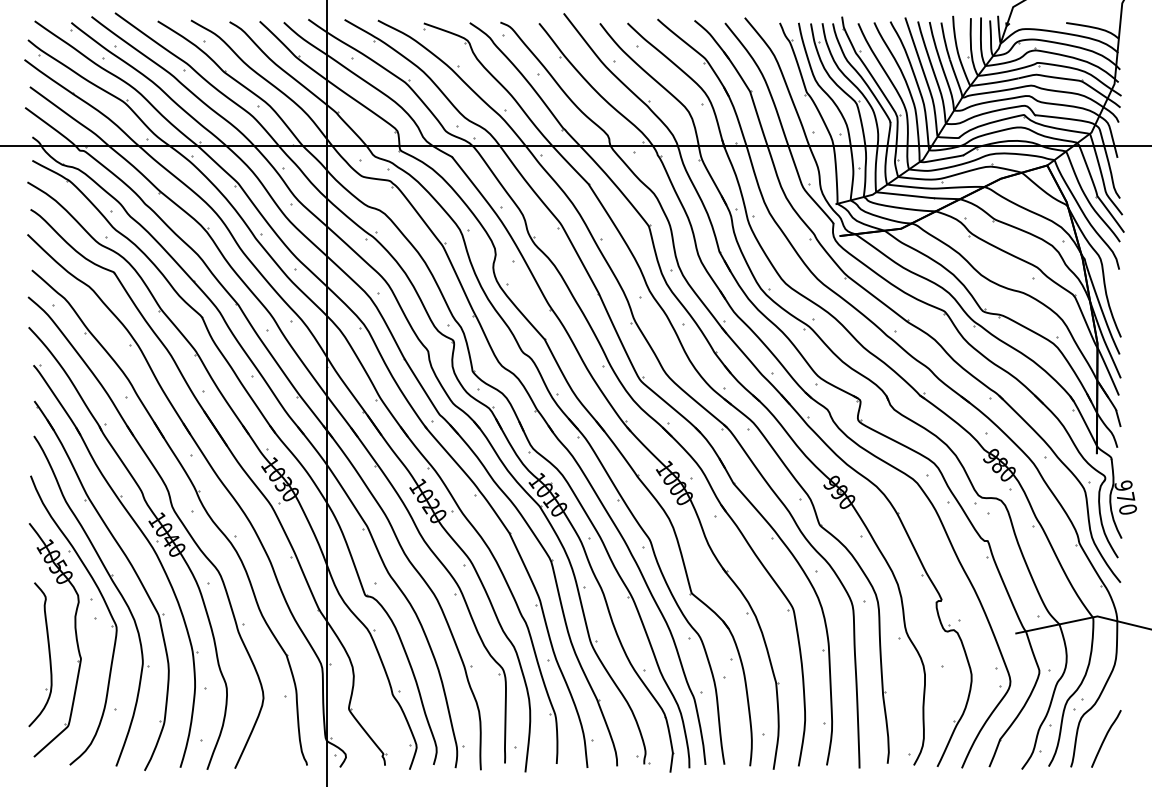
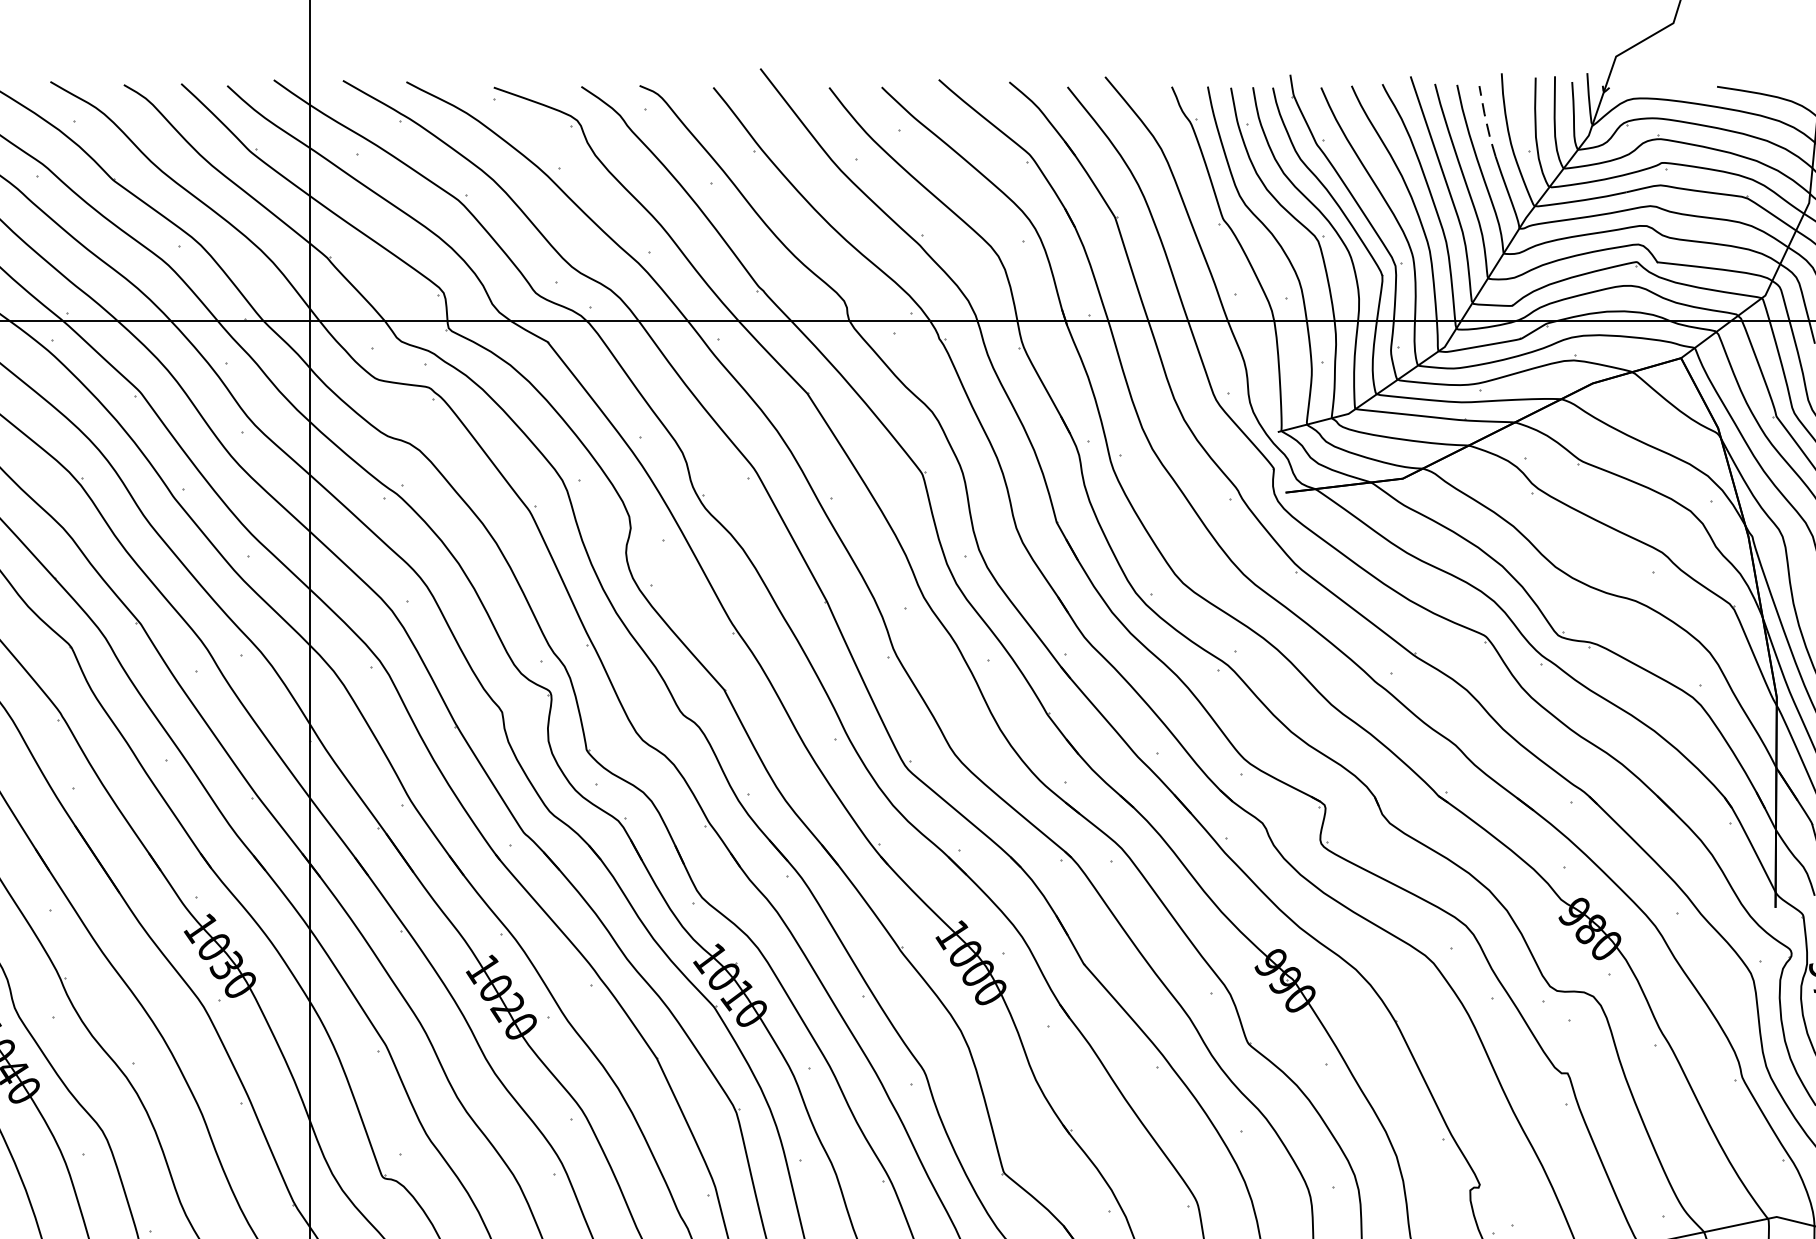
line: (944, 41) -> (1485, 122), solid -> dashed

